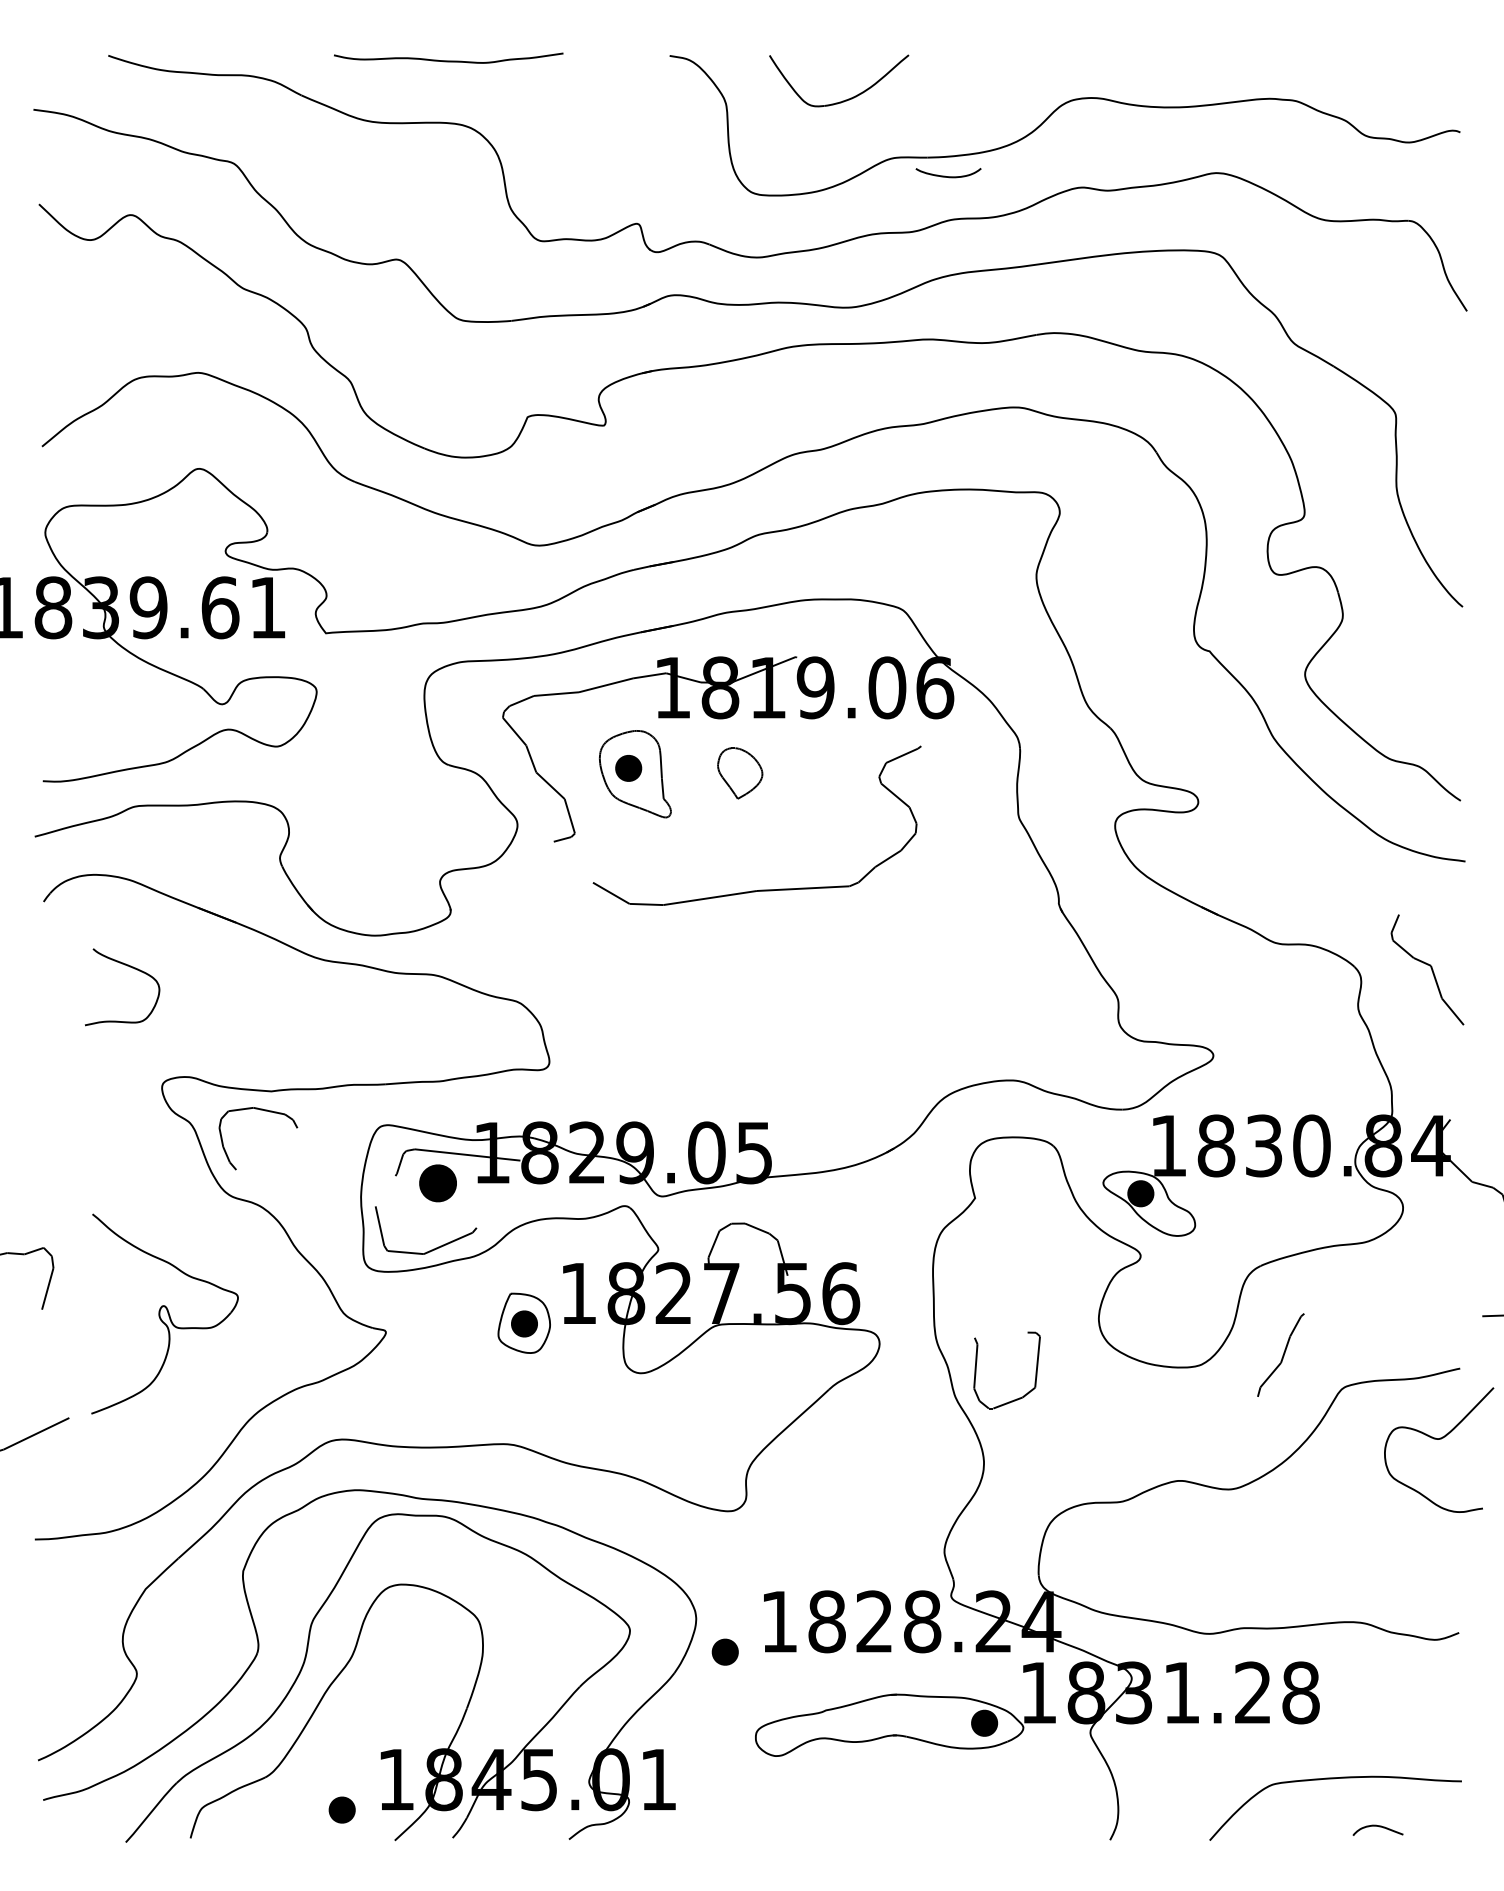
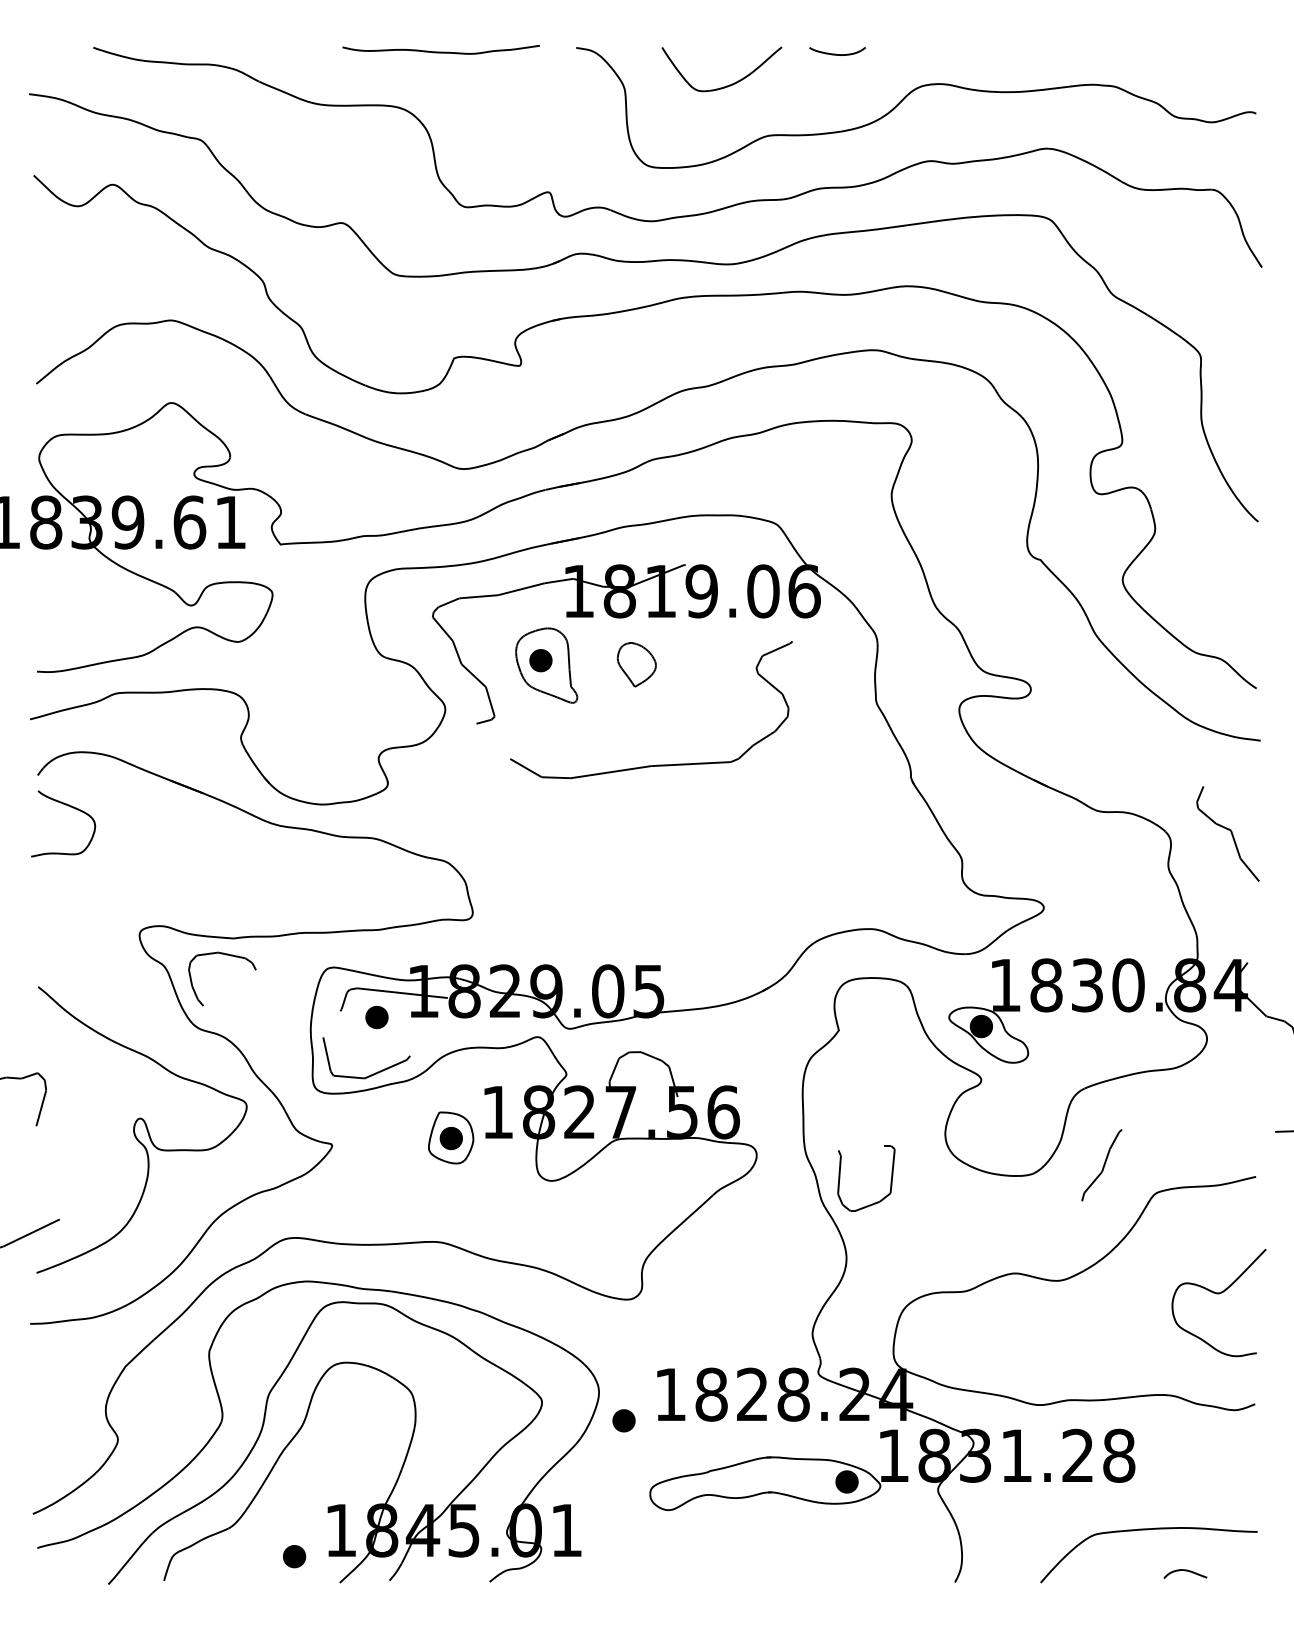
curve: (448, 60) -> (441, 51), moved
curve: (948, 176) -> (837, 54), moved
curve: (129, 967) -> (69, 806), moved
part: (437, 1182) -> (376, 1016), size x0.71
part: (164, 1313) -> (141, 1129), size x1.67
curve: (1439, 1439) -> (1219, 1293), moved

